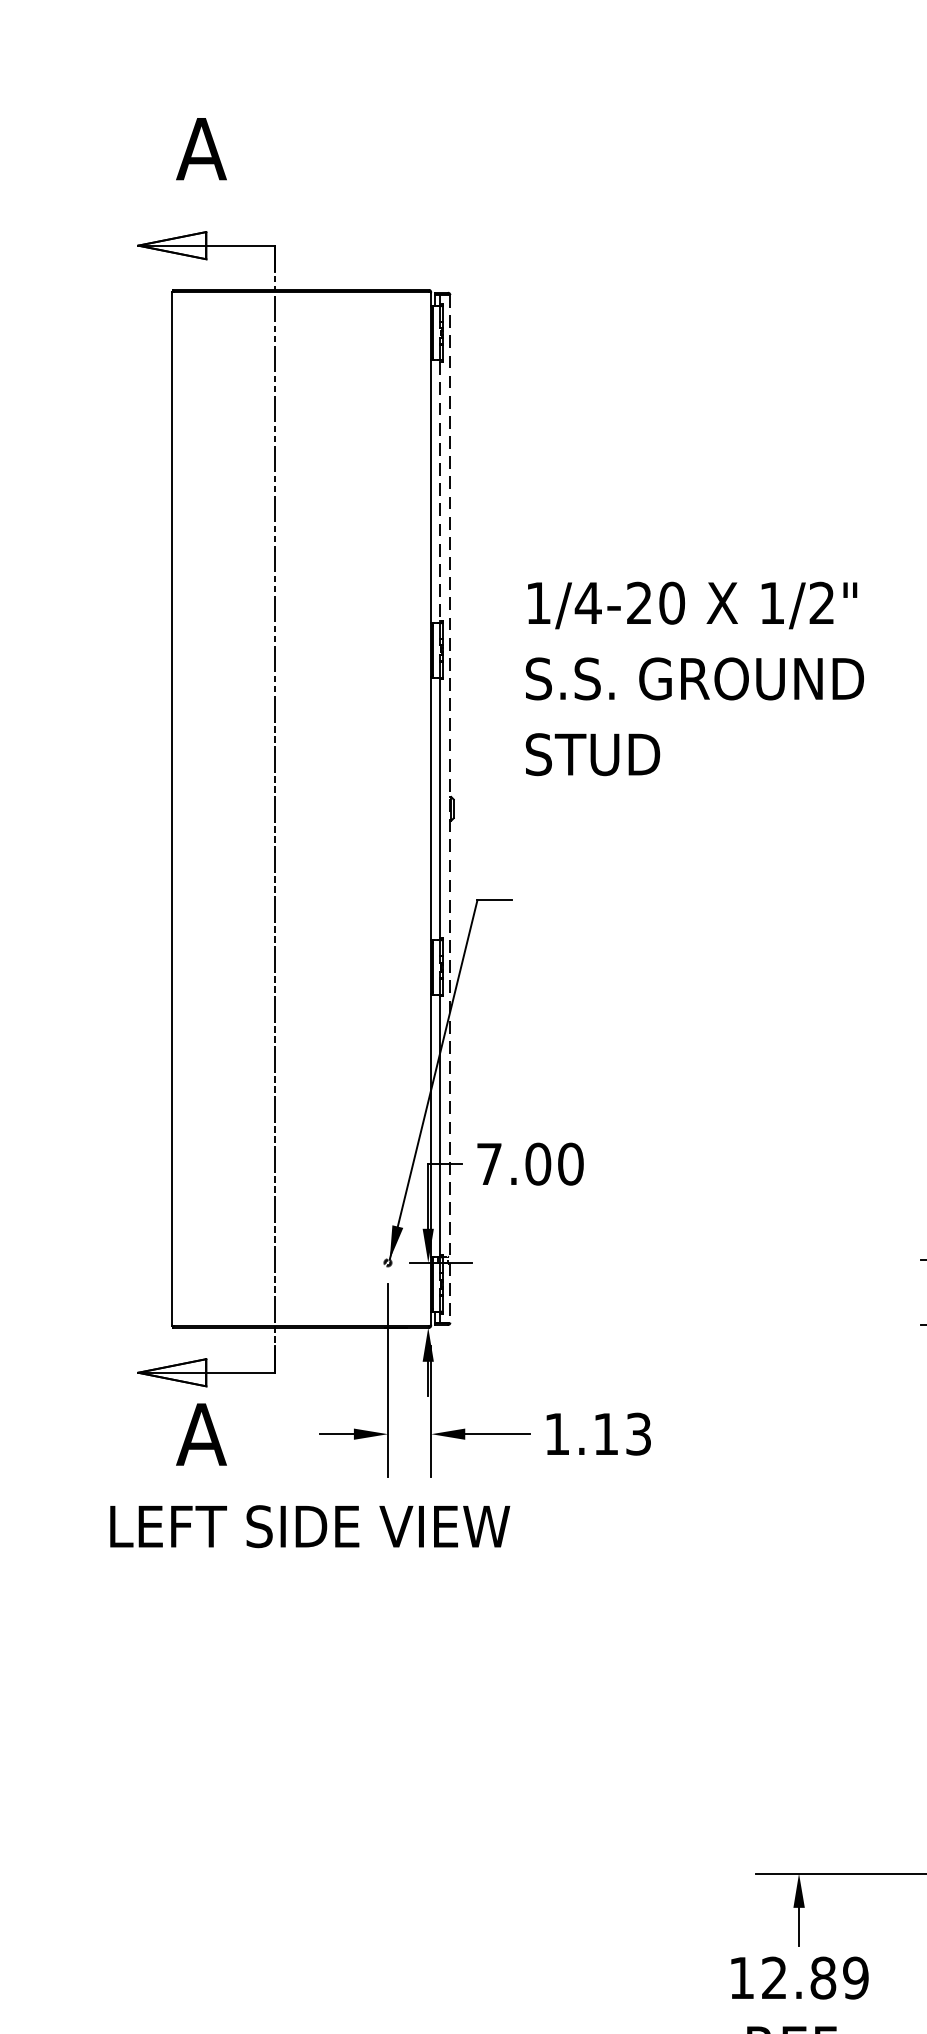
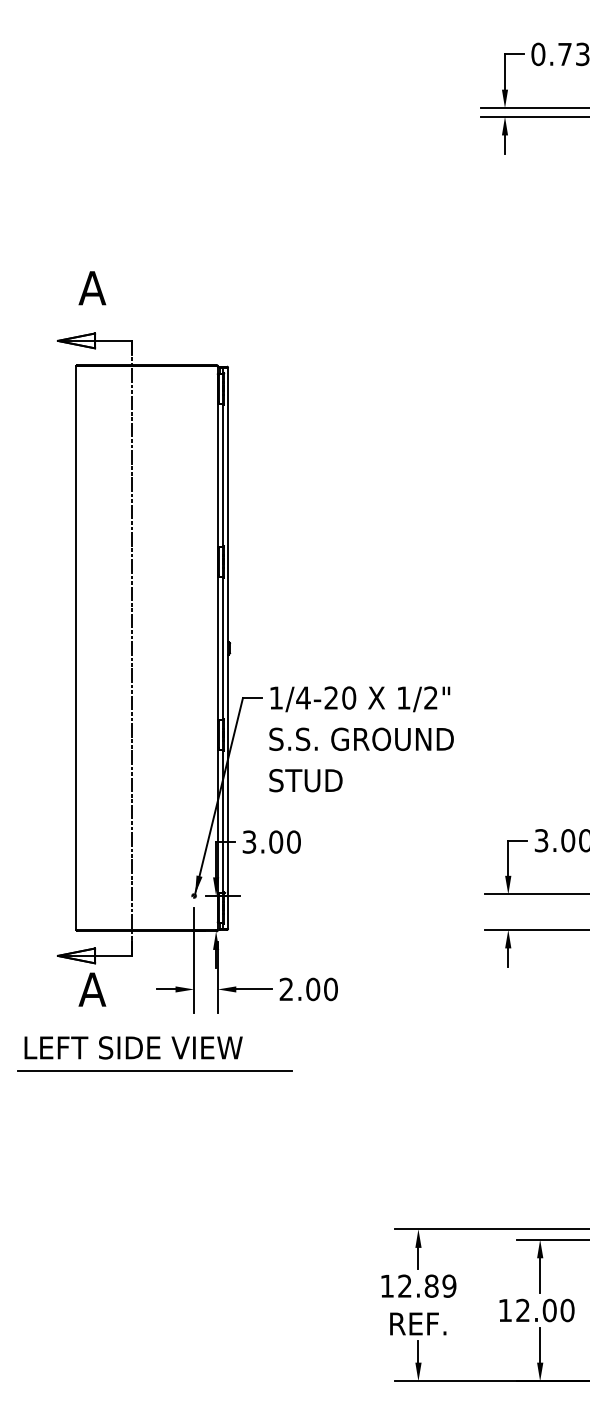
line: (439, 492) -> (222, 475), dashed -> solid
text: (694, 679) -> (361, 739), moved
line: (450, 809) -> (228, 648), dashed -> solid
text: (489, 1163) -> (249, 841), 7.00 -> 3.00
text: (597, 1434) -> (308, 989), 1.13 -> 2.00
text: (309, 1525) -> (133, 1047), moved
line: (315, 1582) -> (154, 1070), added

